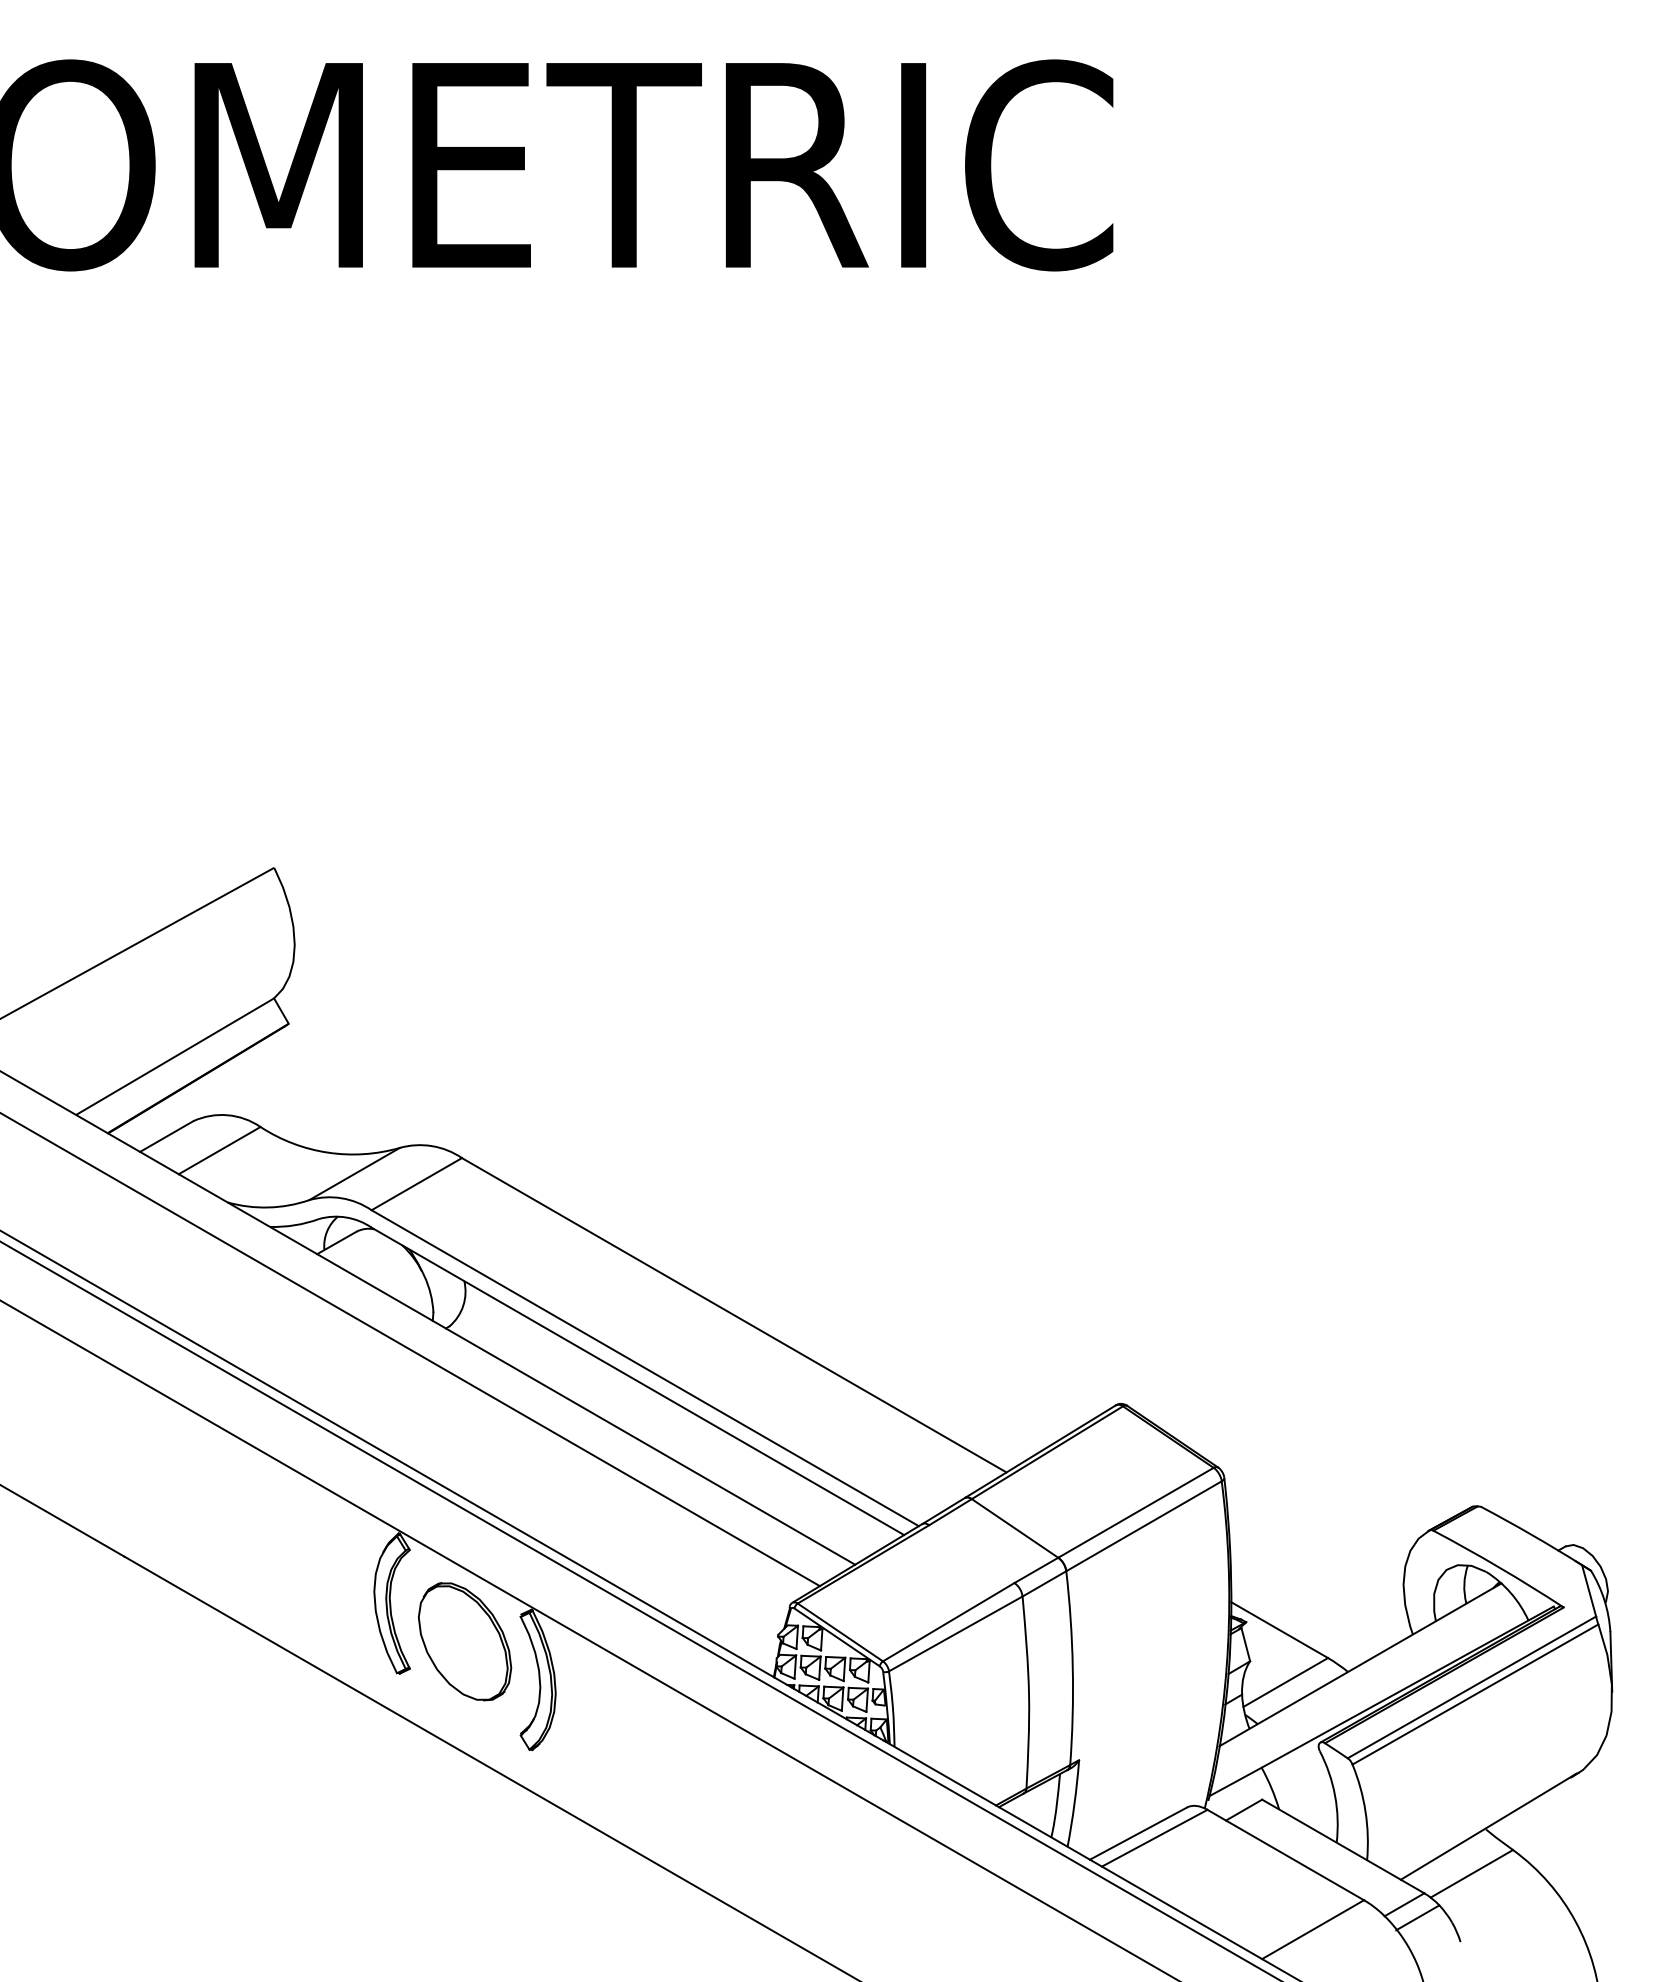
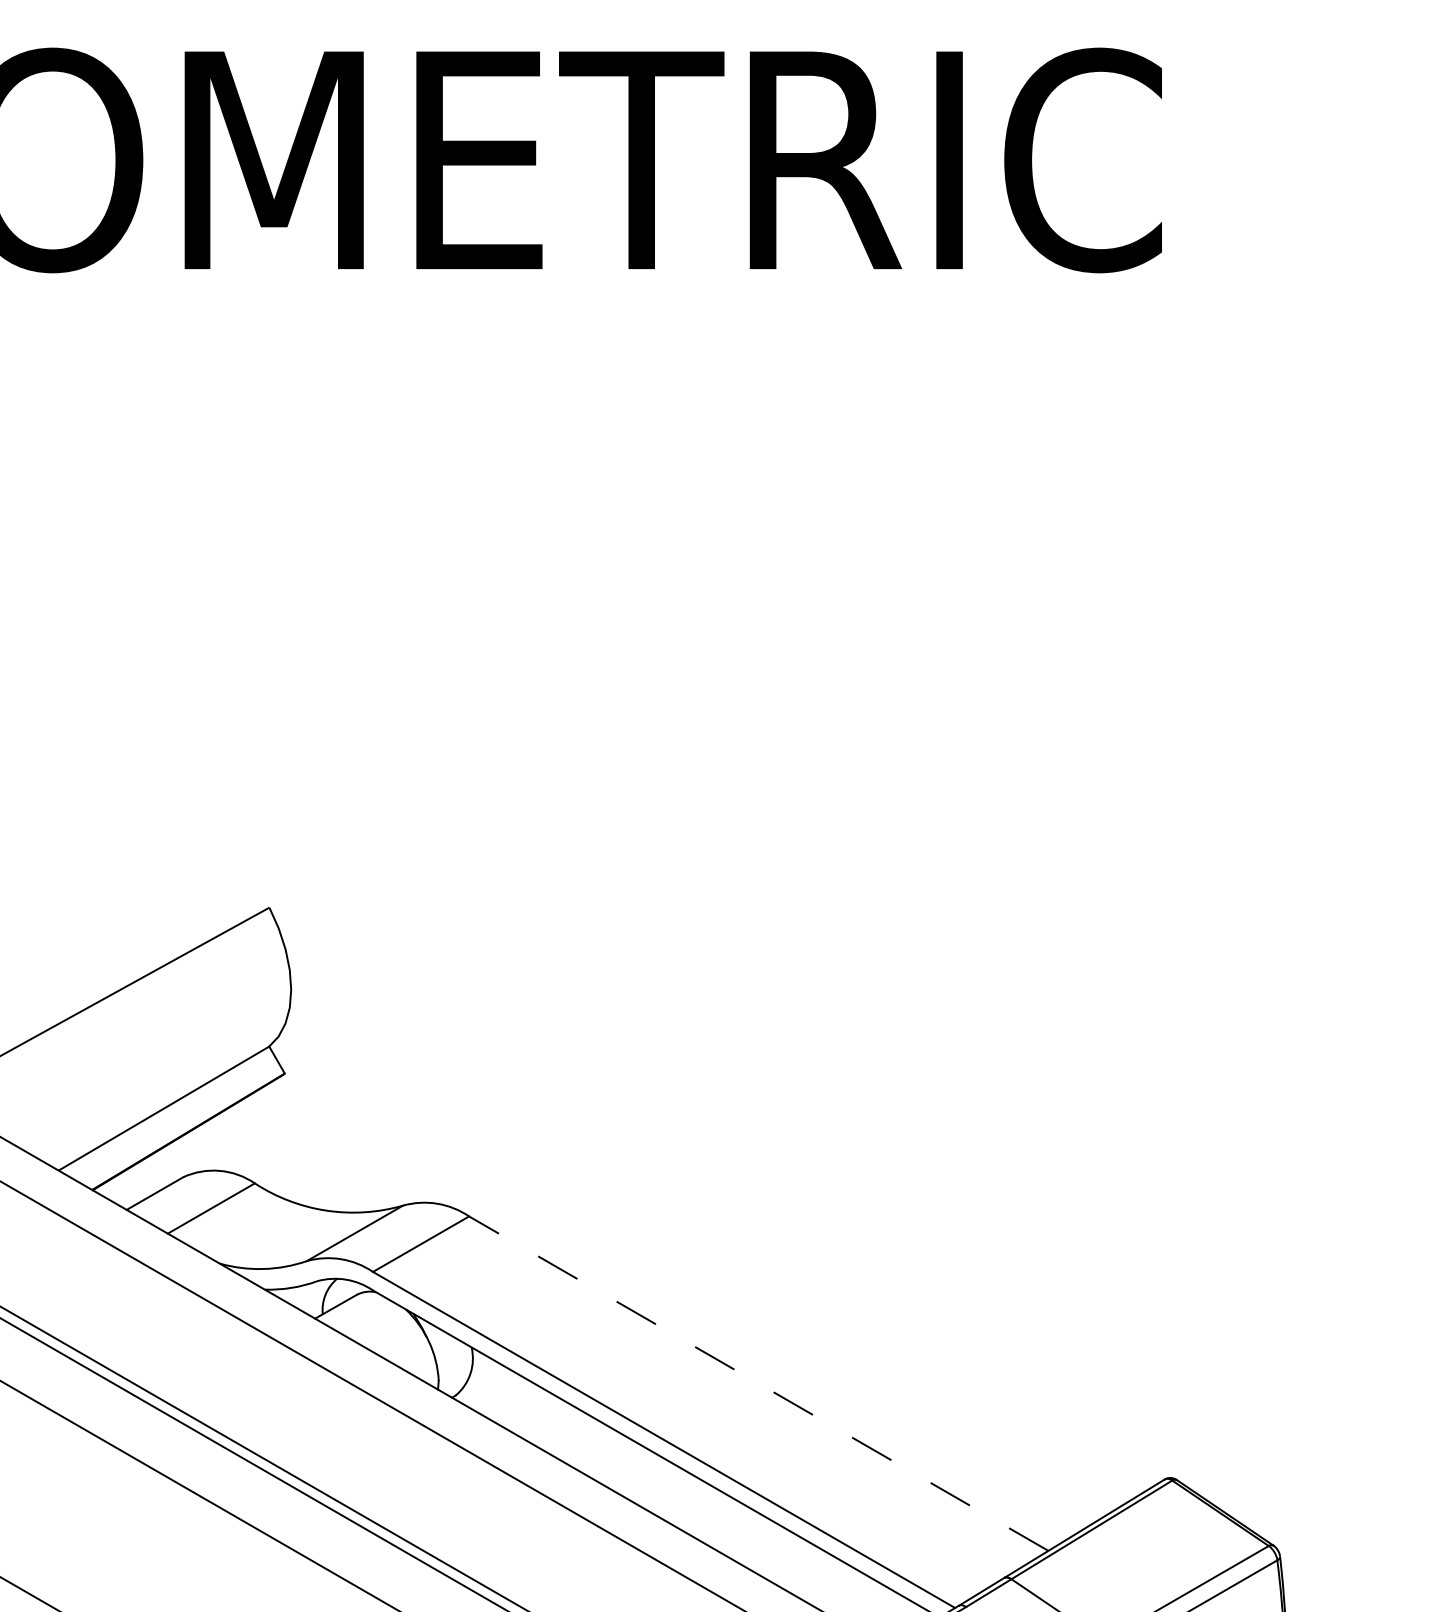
line: (733, 1315) -> (757, 1383), solid -> dashed

